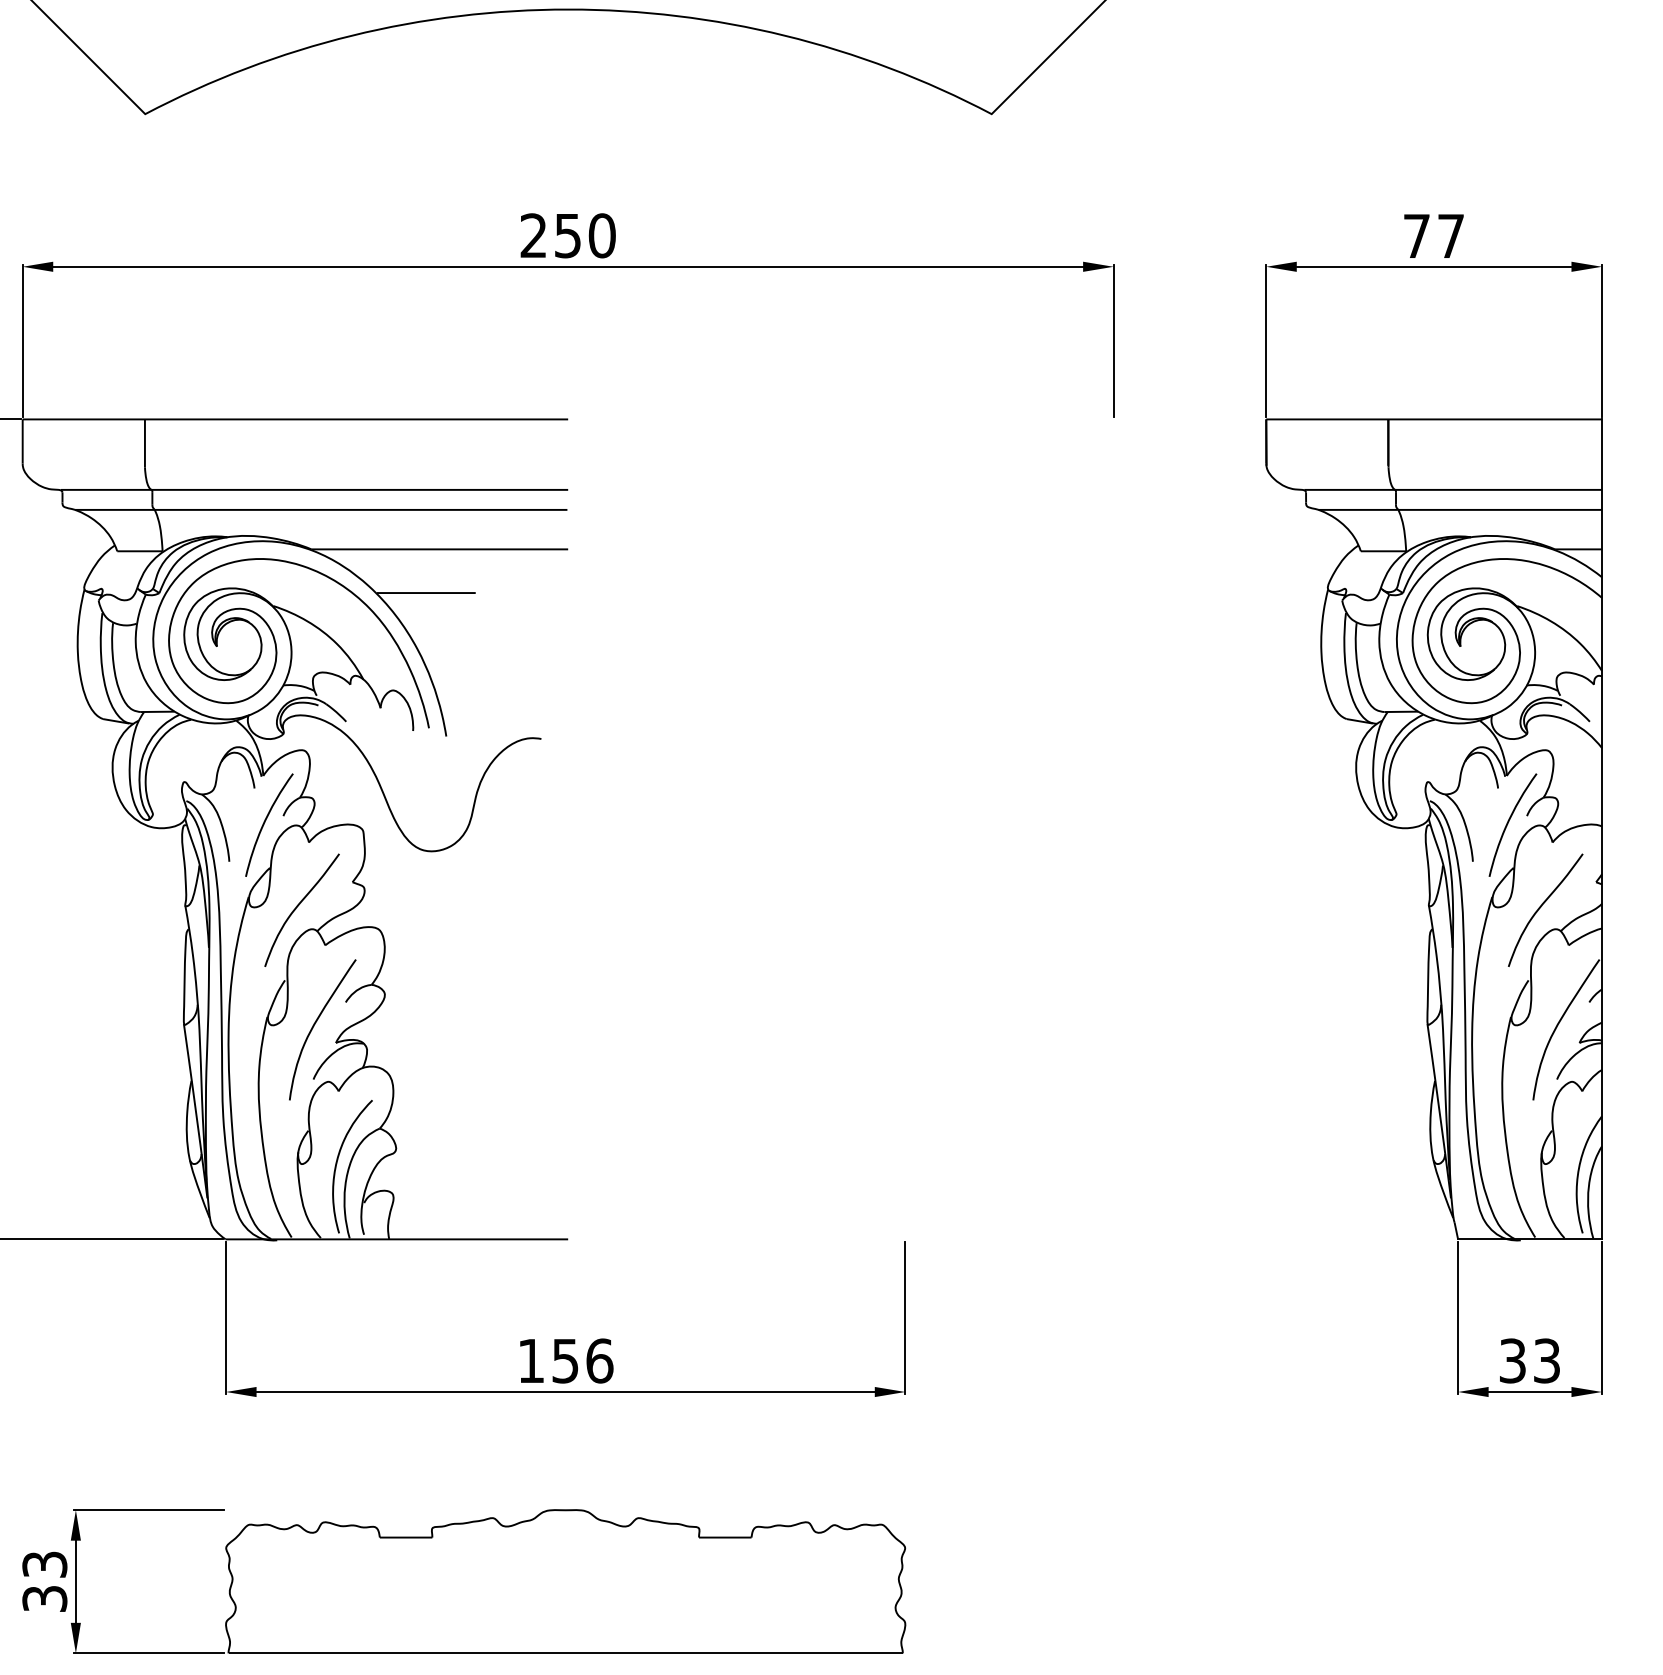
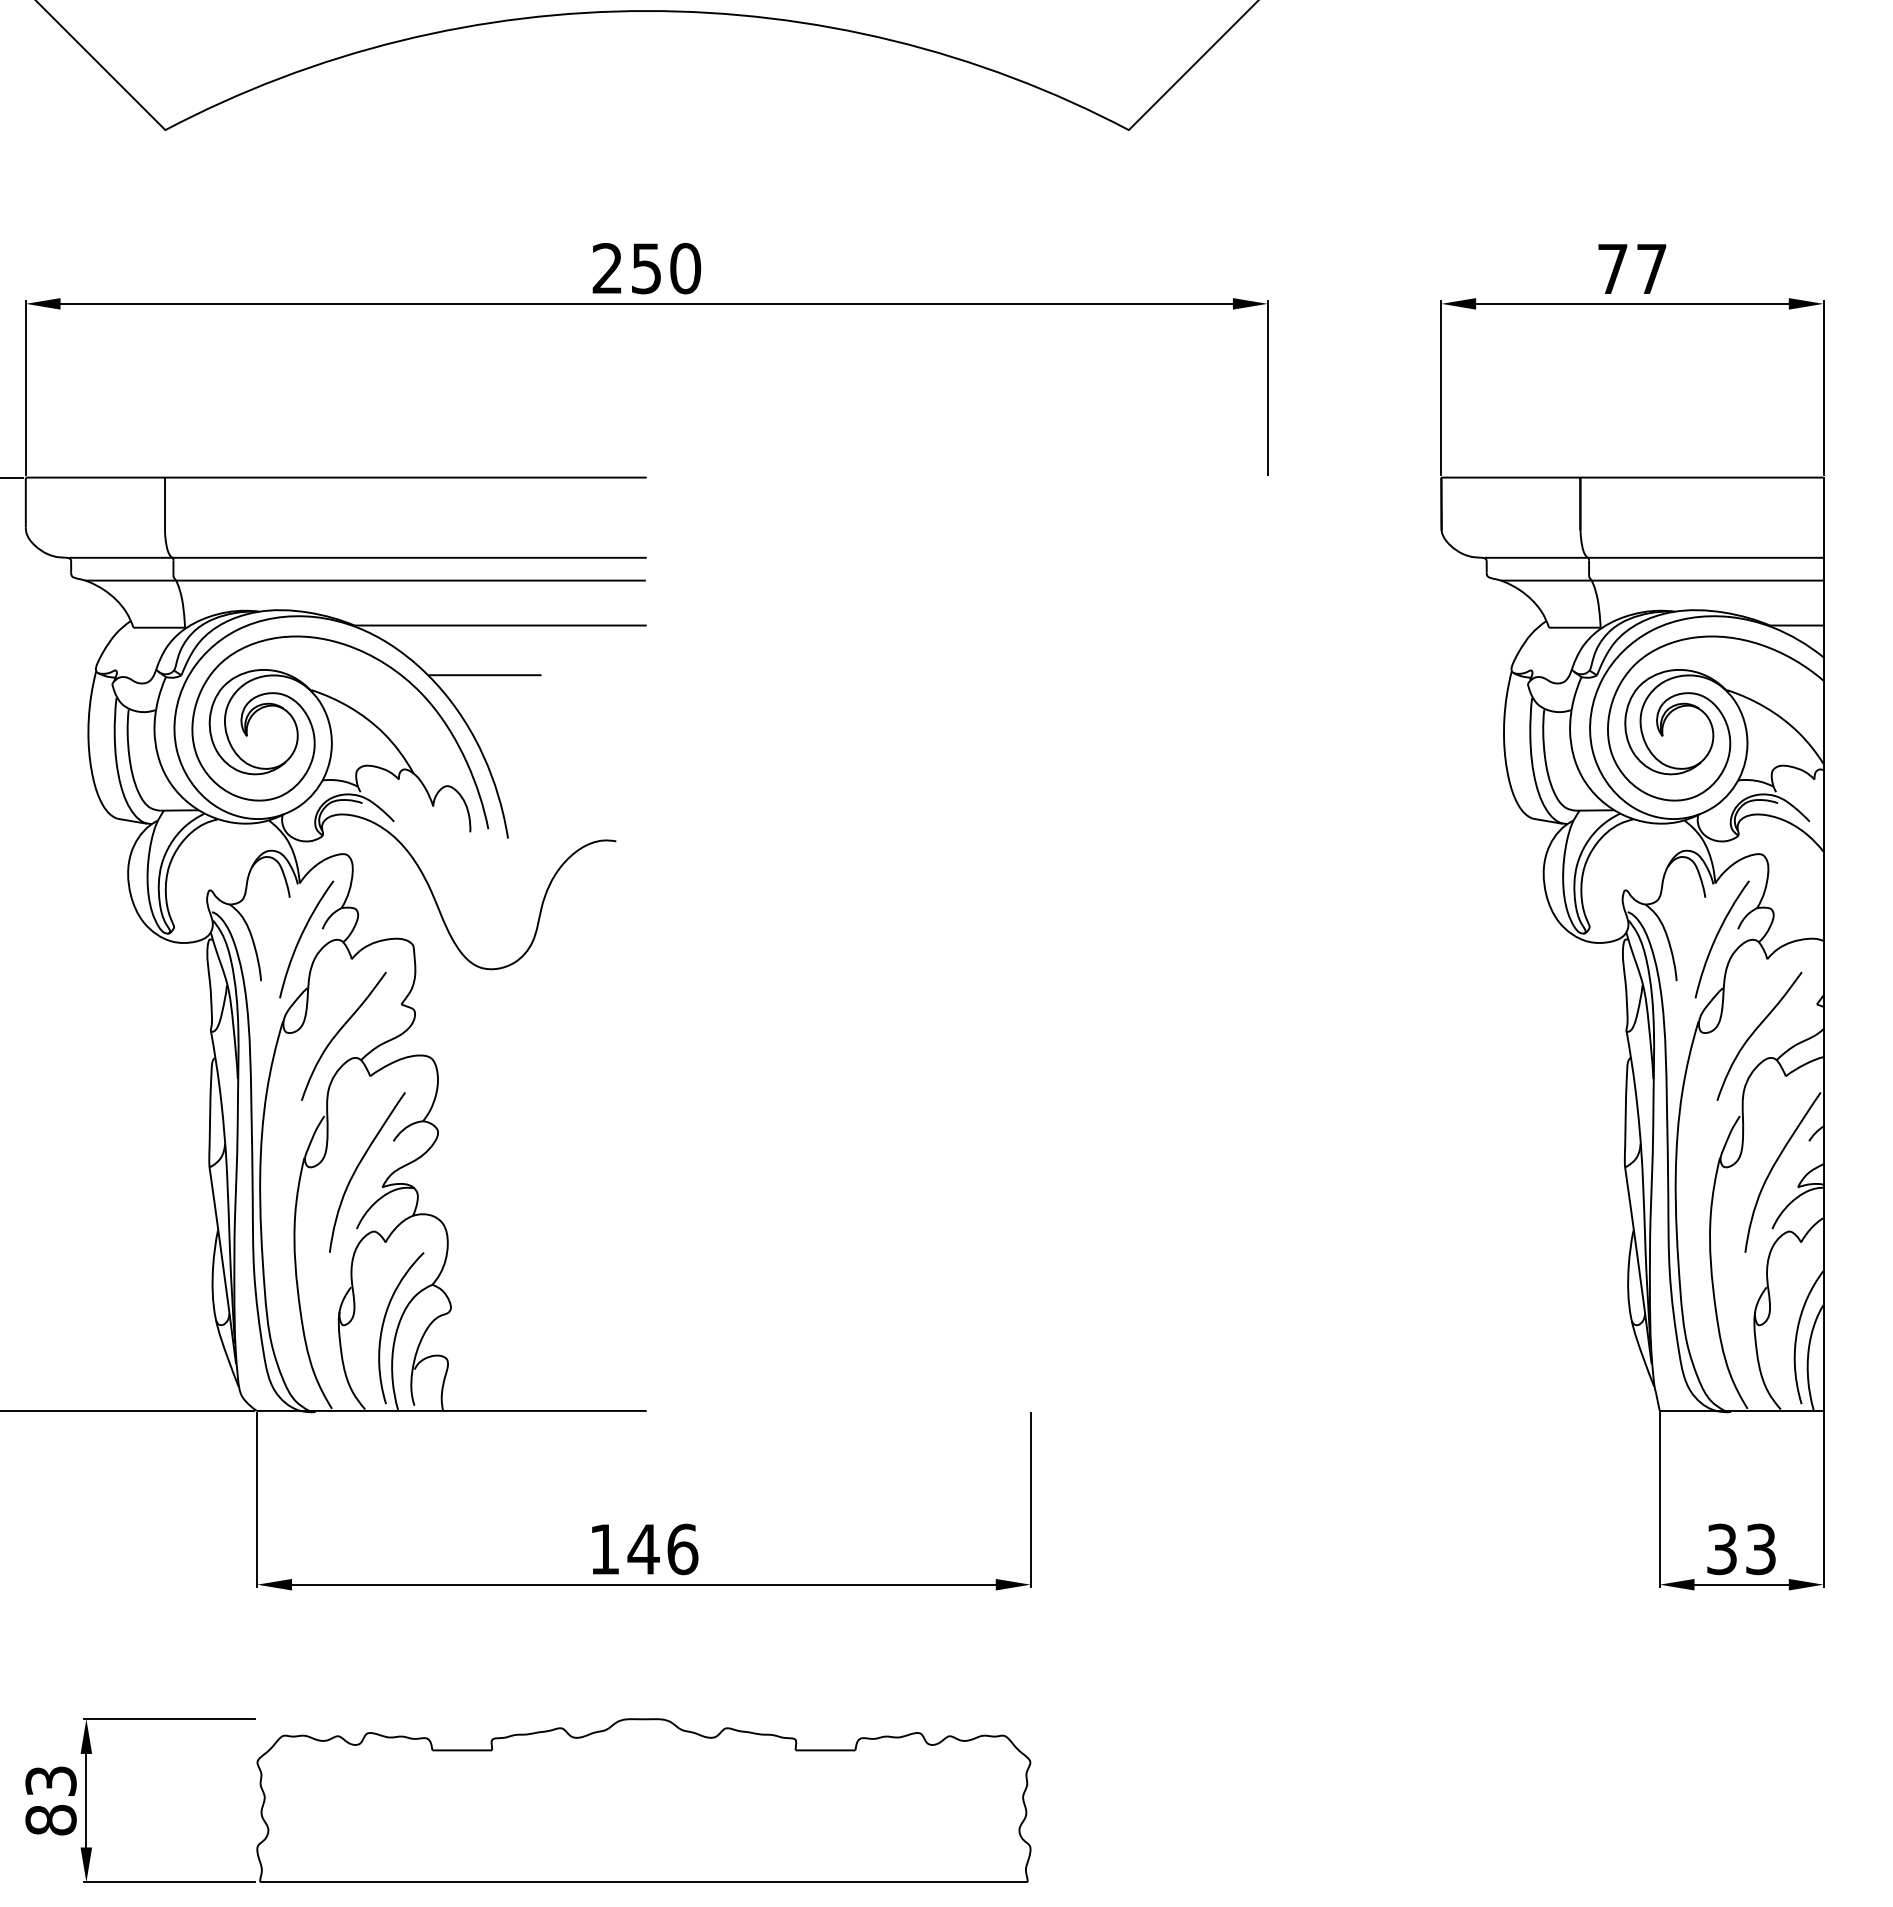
text: (565, 1361) -> (643, 1549), 156 -> 146
text: (44, 1598) -> (50, 1819), 33 -> 83

